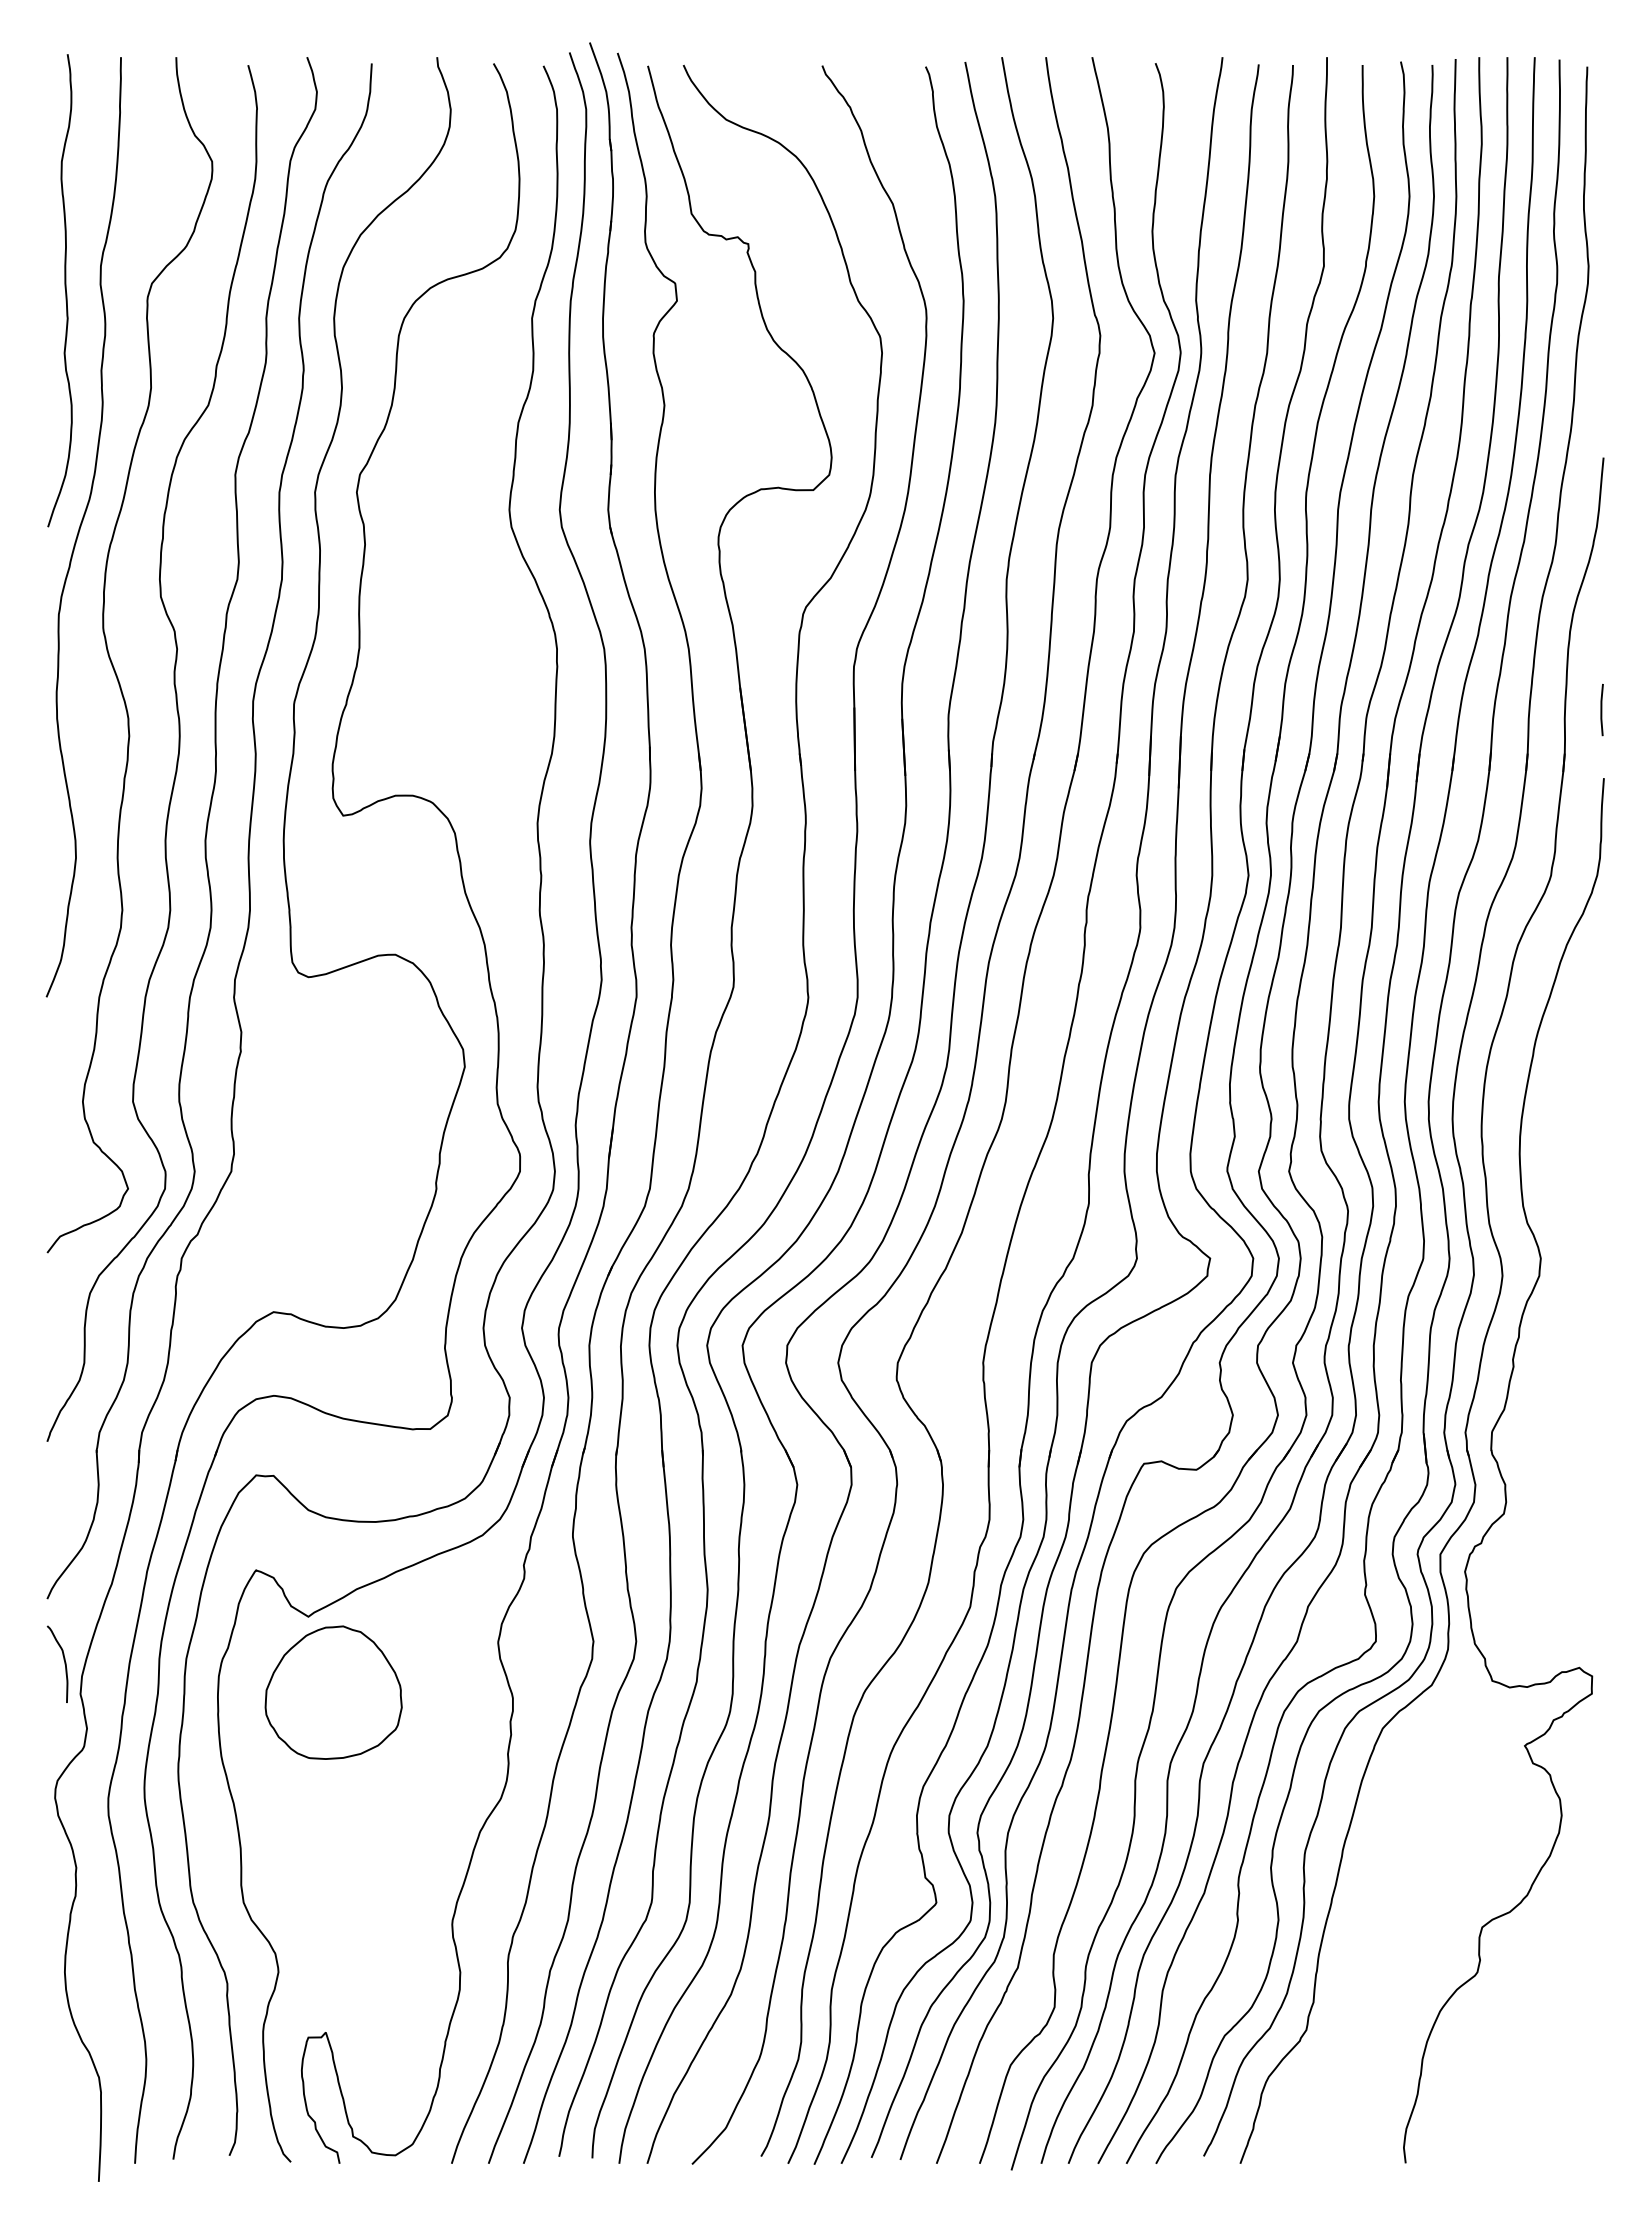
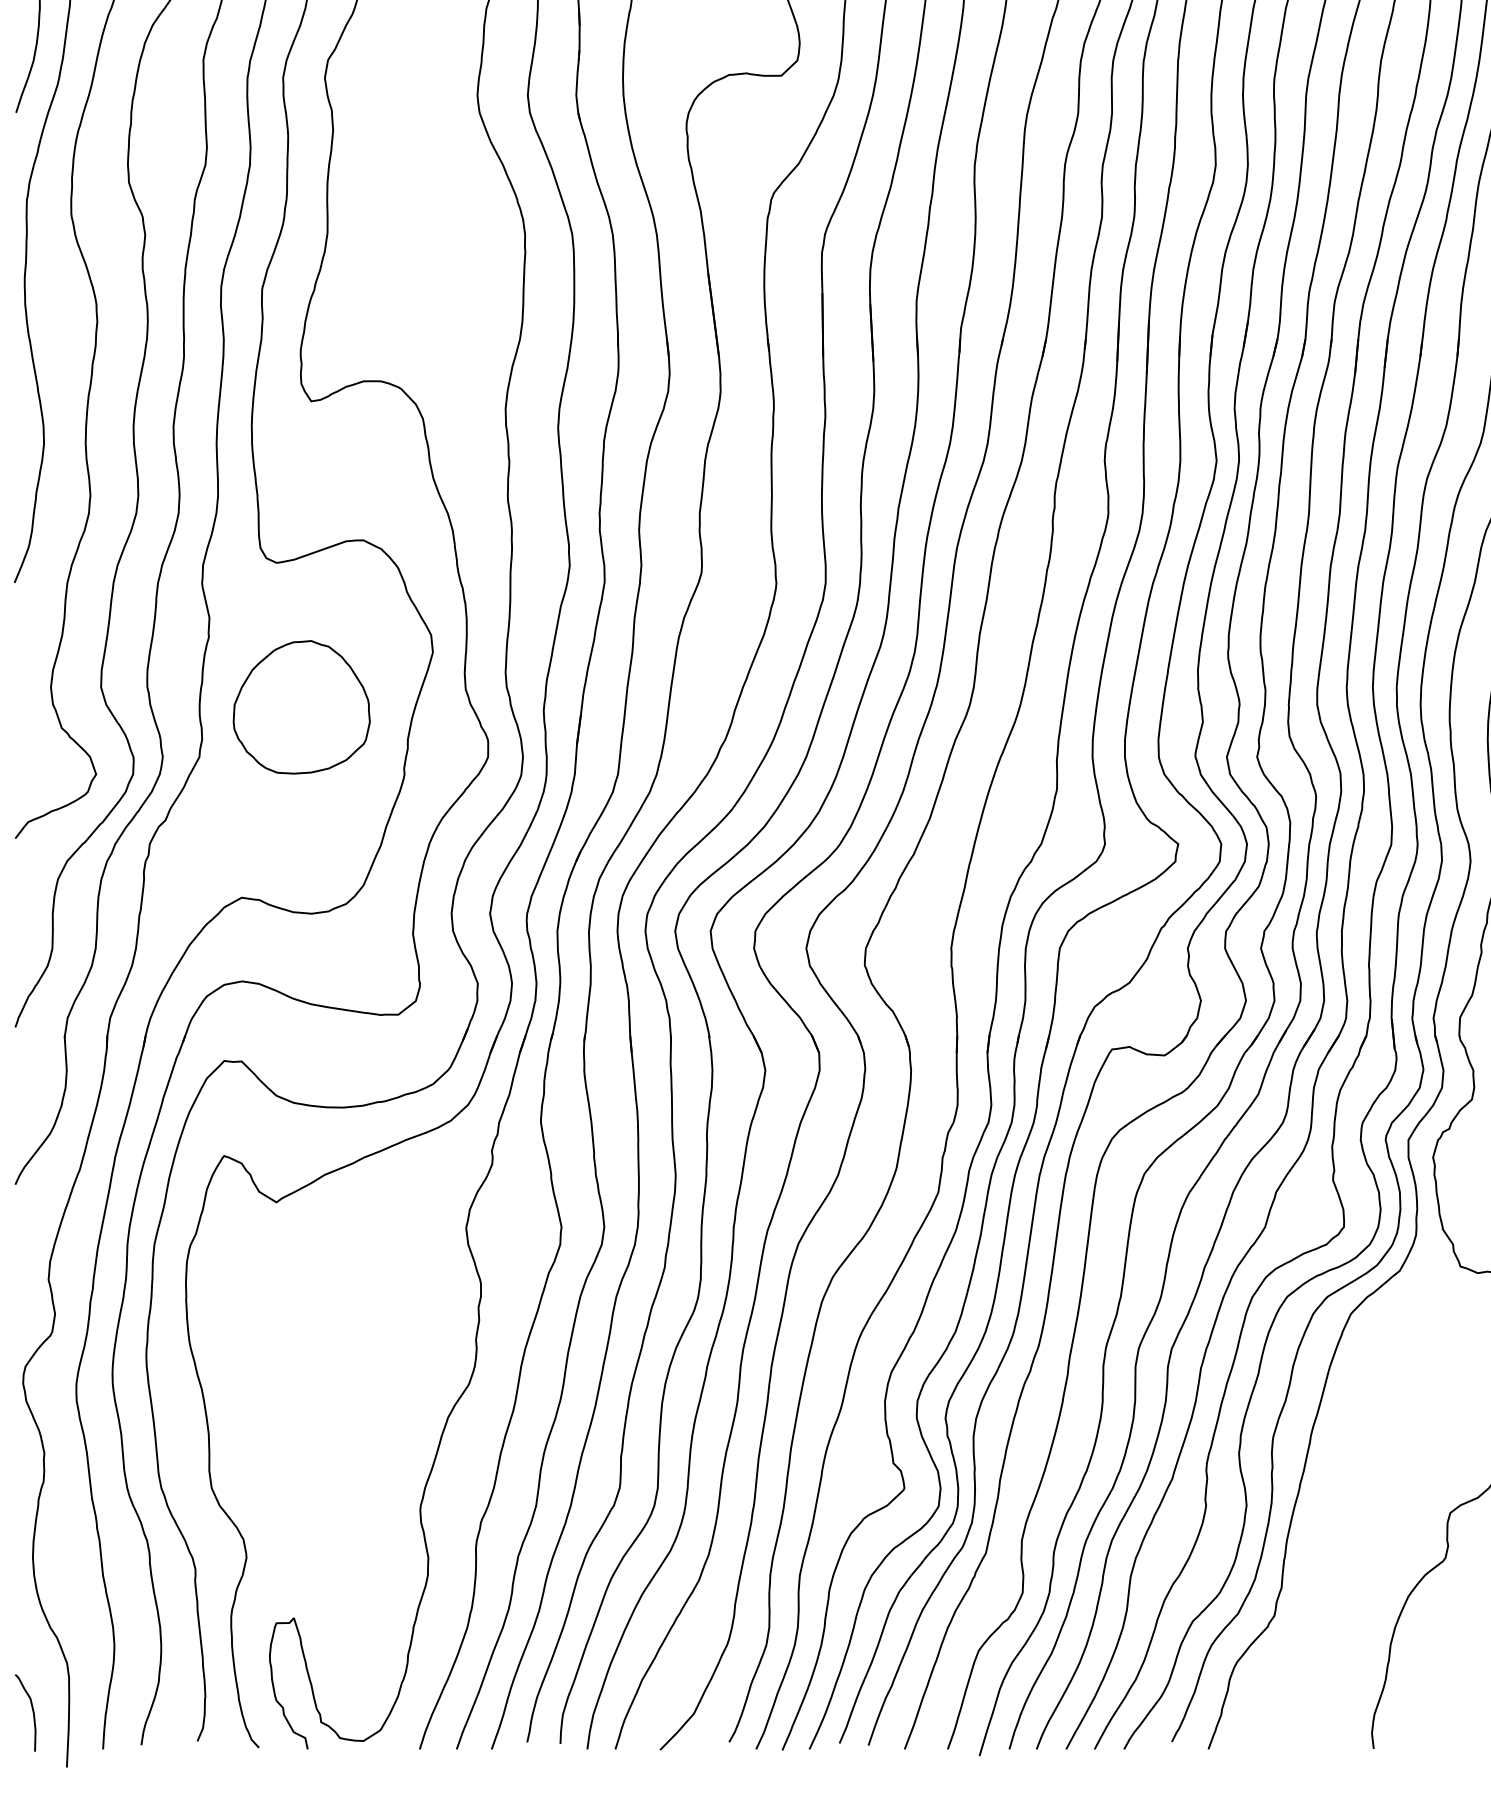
curve: (63, 1660) -> (31, 1709), moved
part: (333, 1692) -> (301, 707), moved

